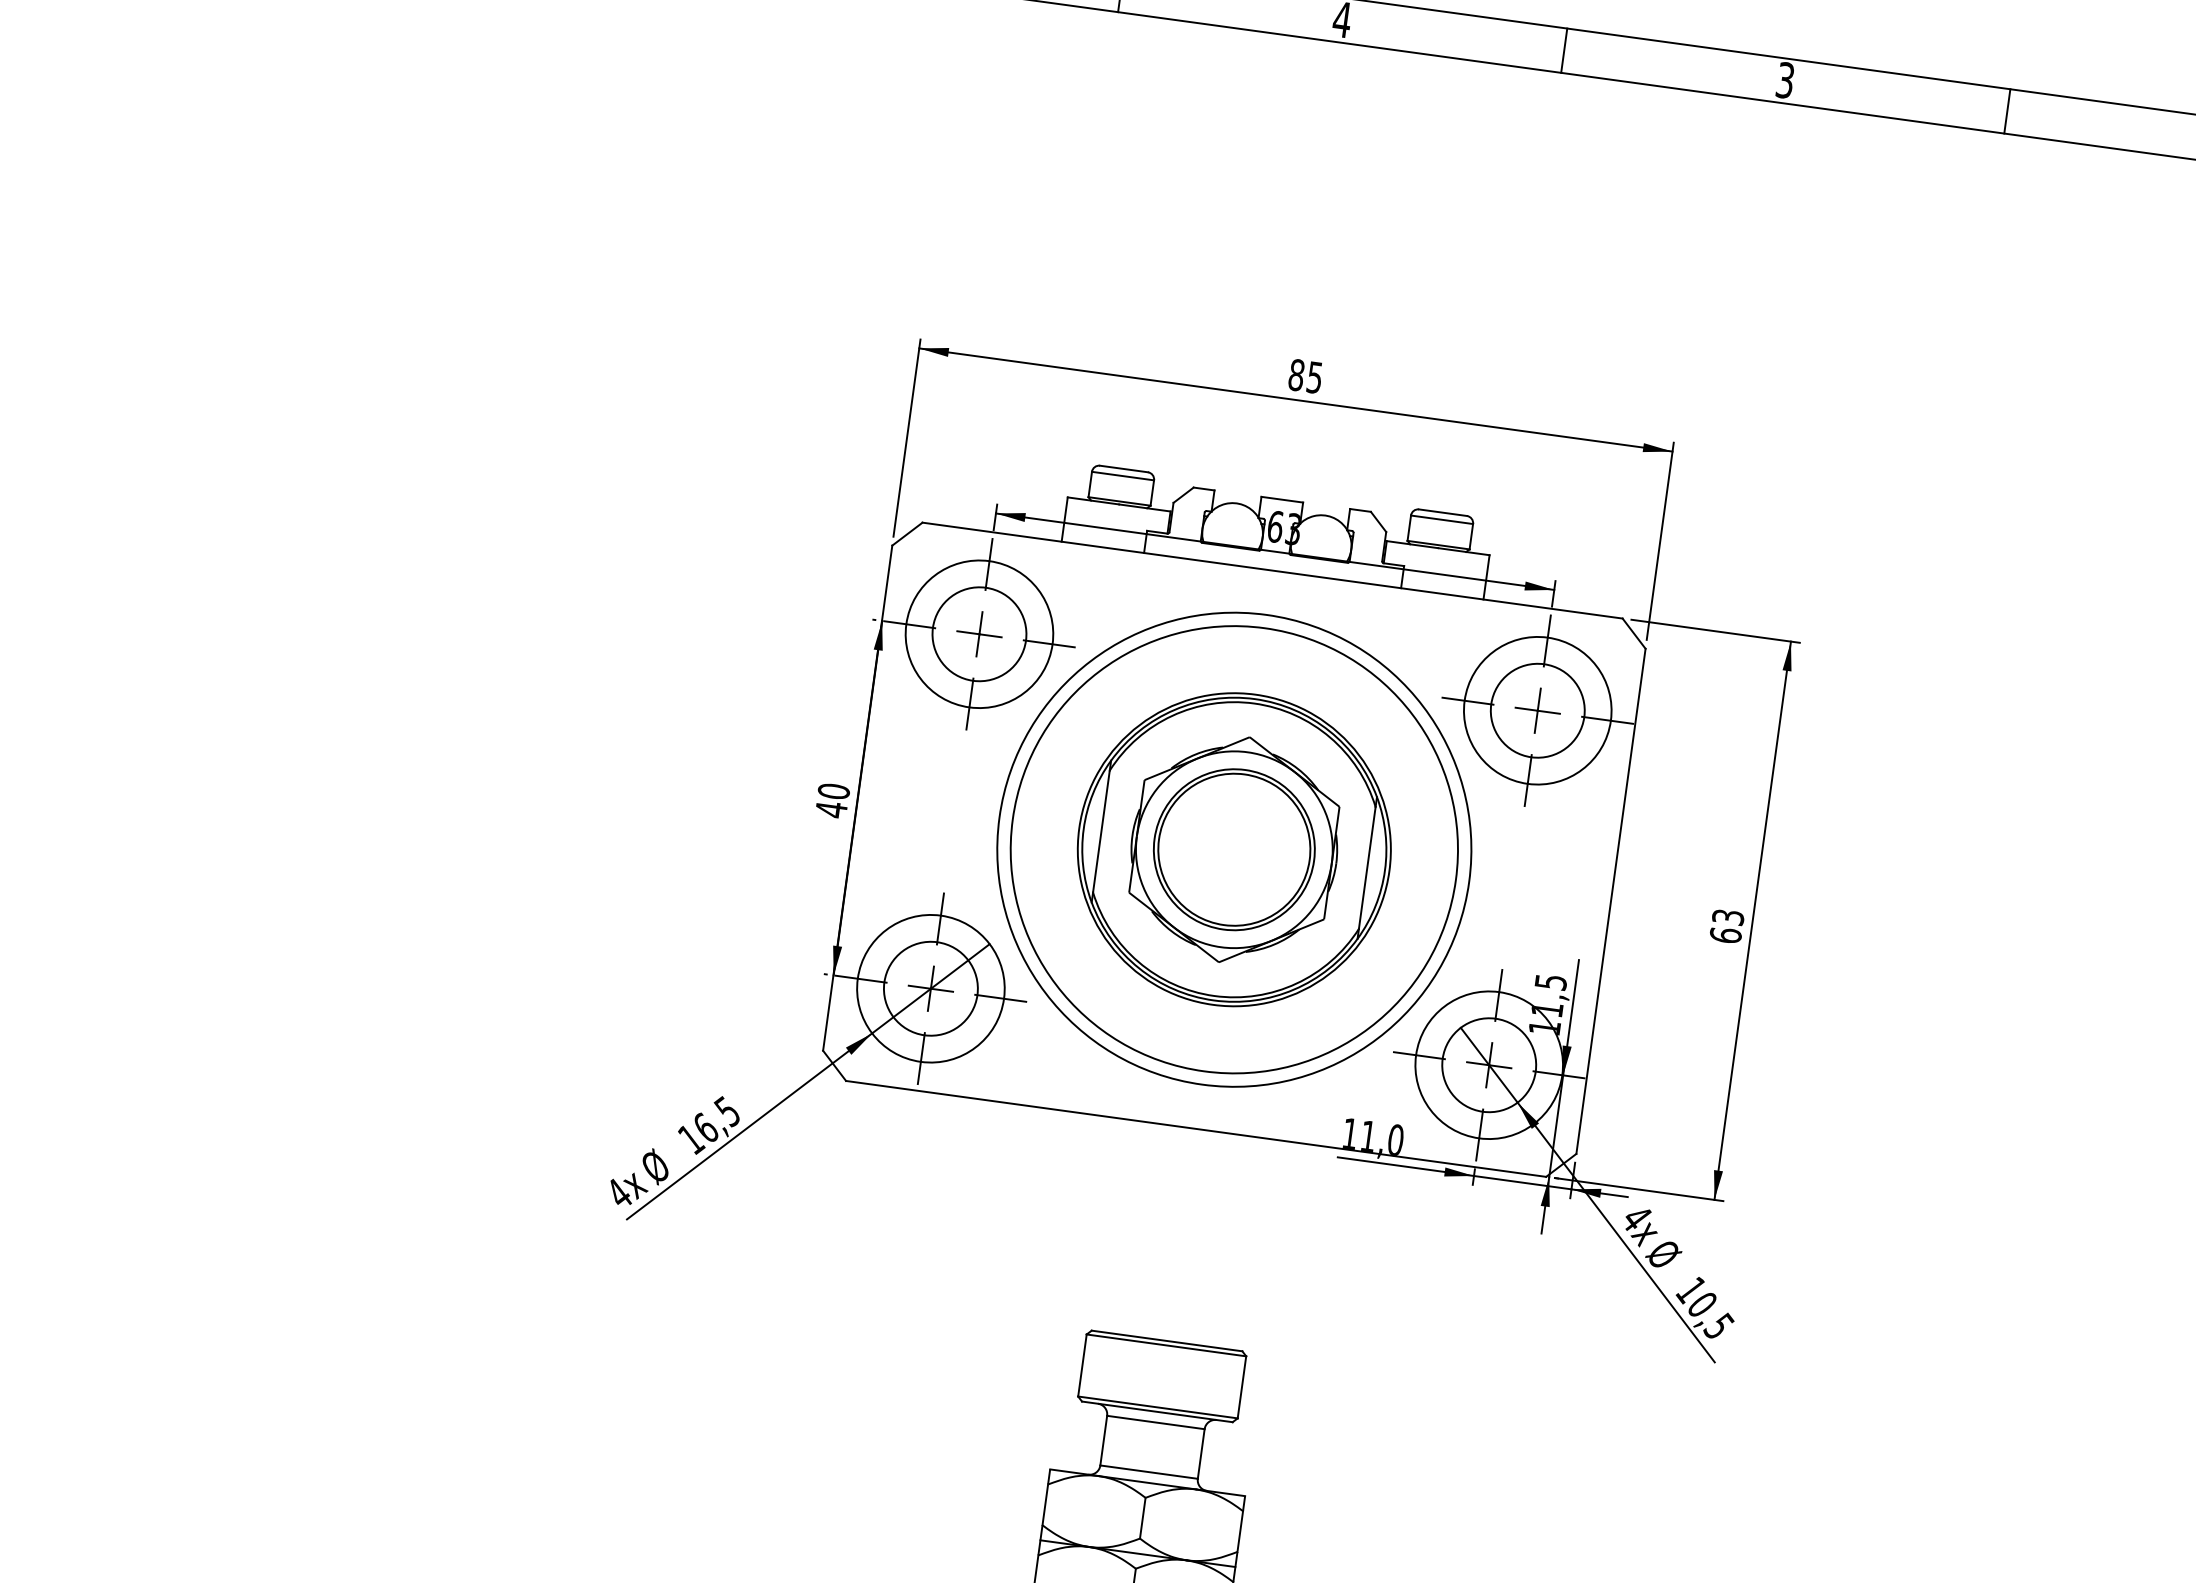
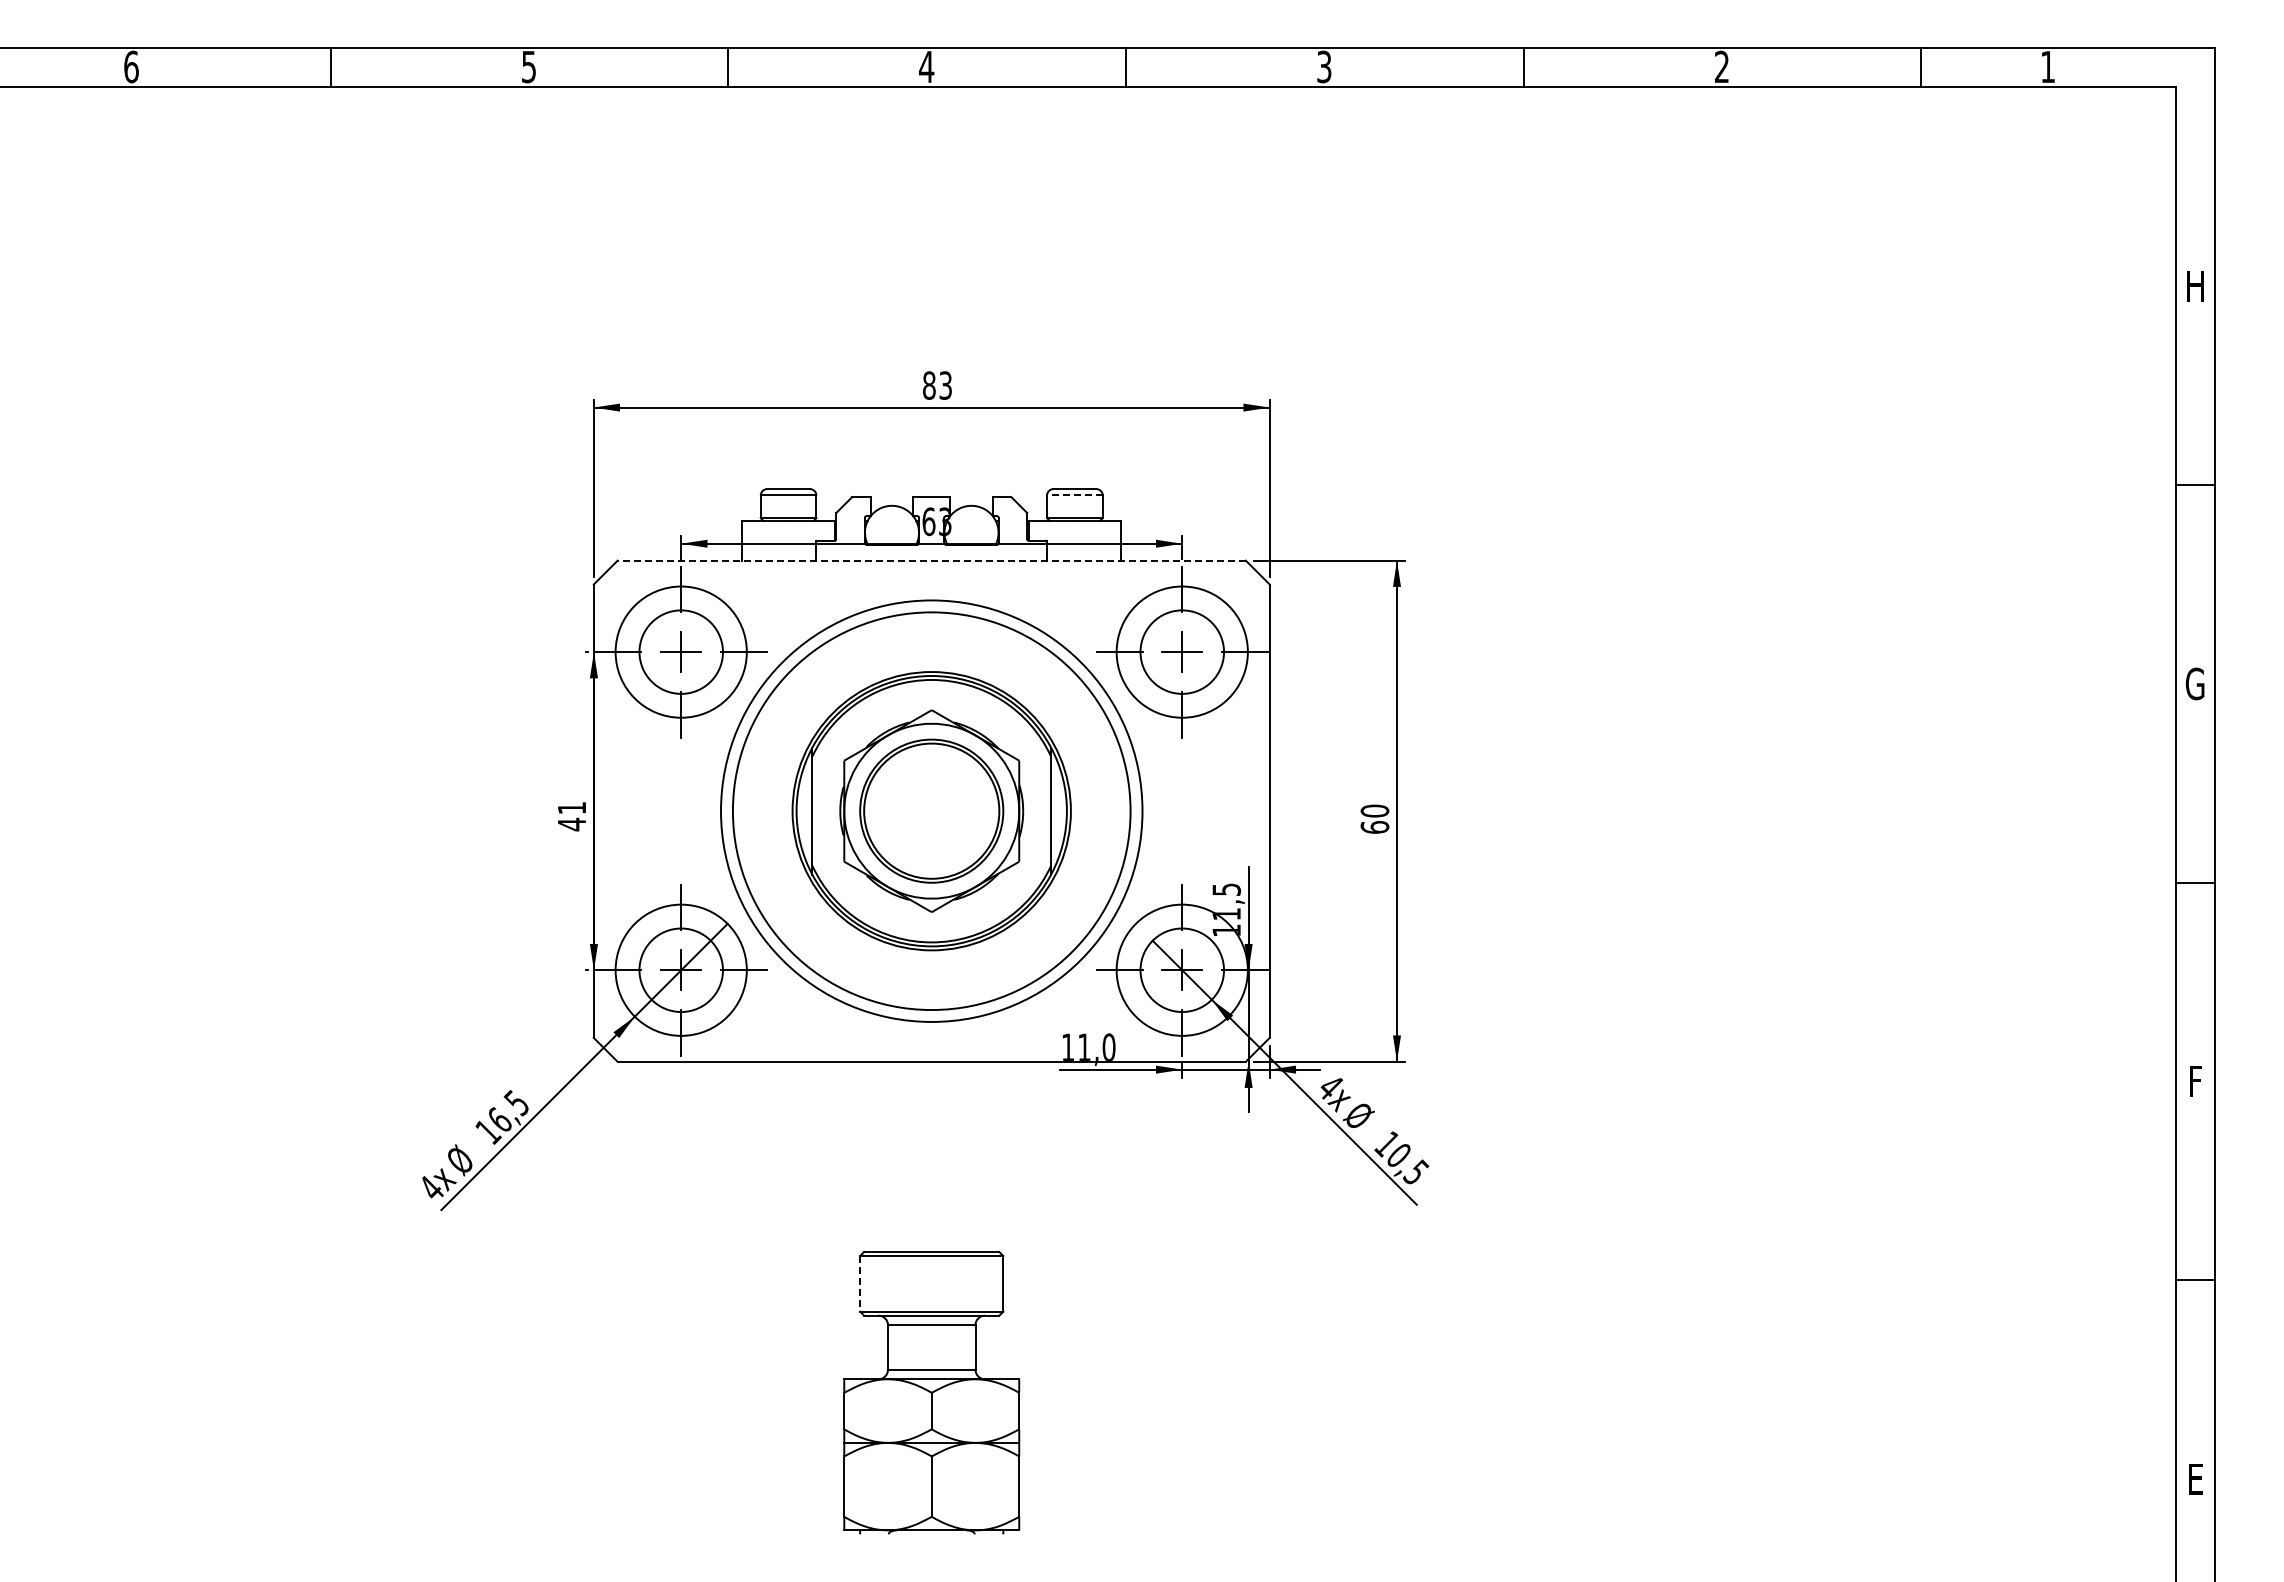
text: (1314, 377) -> (945, 385), 85 -> 83
line: (1441, 519) -> (1074, 495), solid -> dashed
line: (1272, 570) -> (931, 560), solid -> dashed
text: (833, 790) -> (571, 807), 40 -> 41
text: (1727, 916) -> (1374, 810), 63 -> 60
line: (1082, 1365) -> (860, 1283), solid -> dashed

